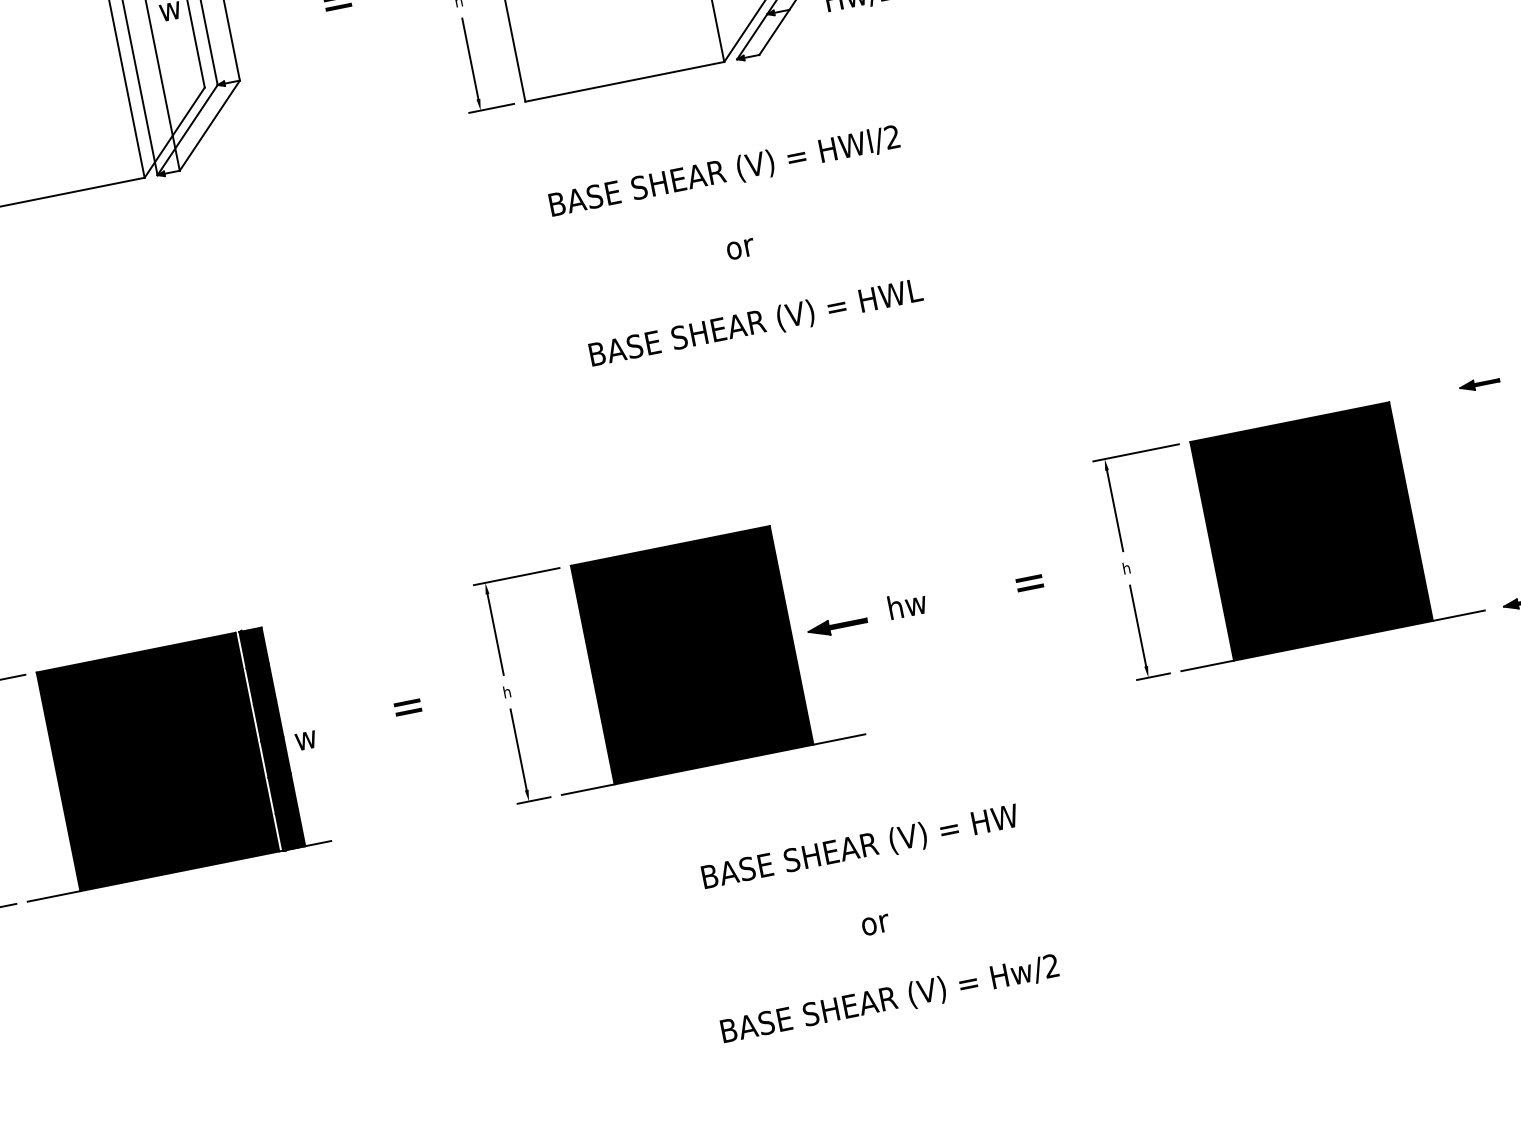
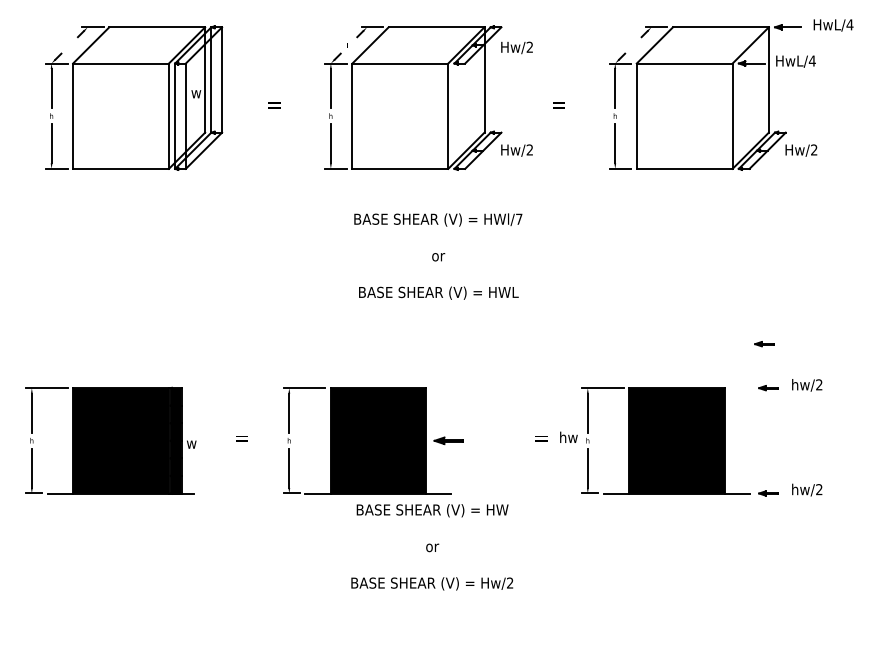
text: (892, 135) -> (519, 218), HWl/2 -> HWl/7
part: (1453, 295) -> (764, 344), added
text: (906, 603) -> (568, 436), moved
text: (875, 924) -> (432, 547), moved

